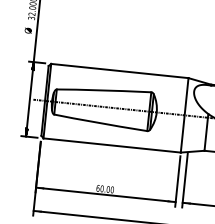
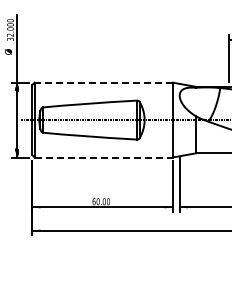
line: (119, 70) -> (103, 82), solid -> dashed
line: (112, 145) -> (104, 157), solid -> dashed

